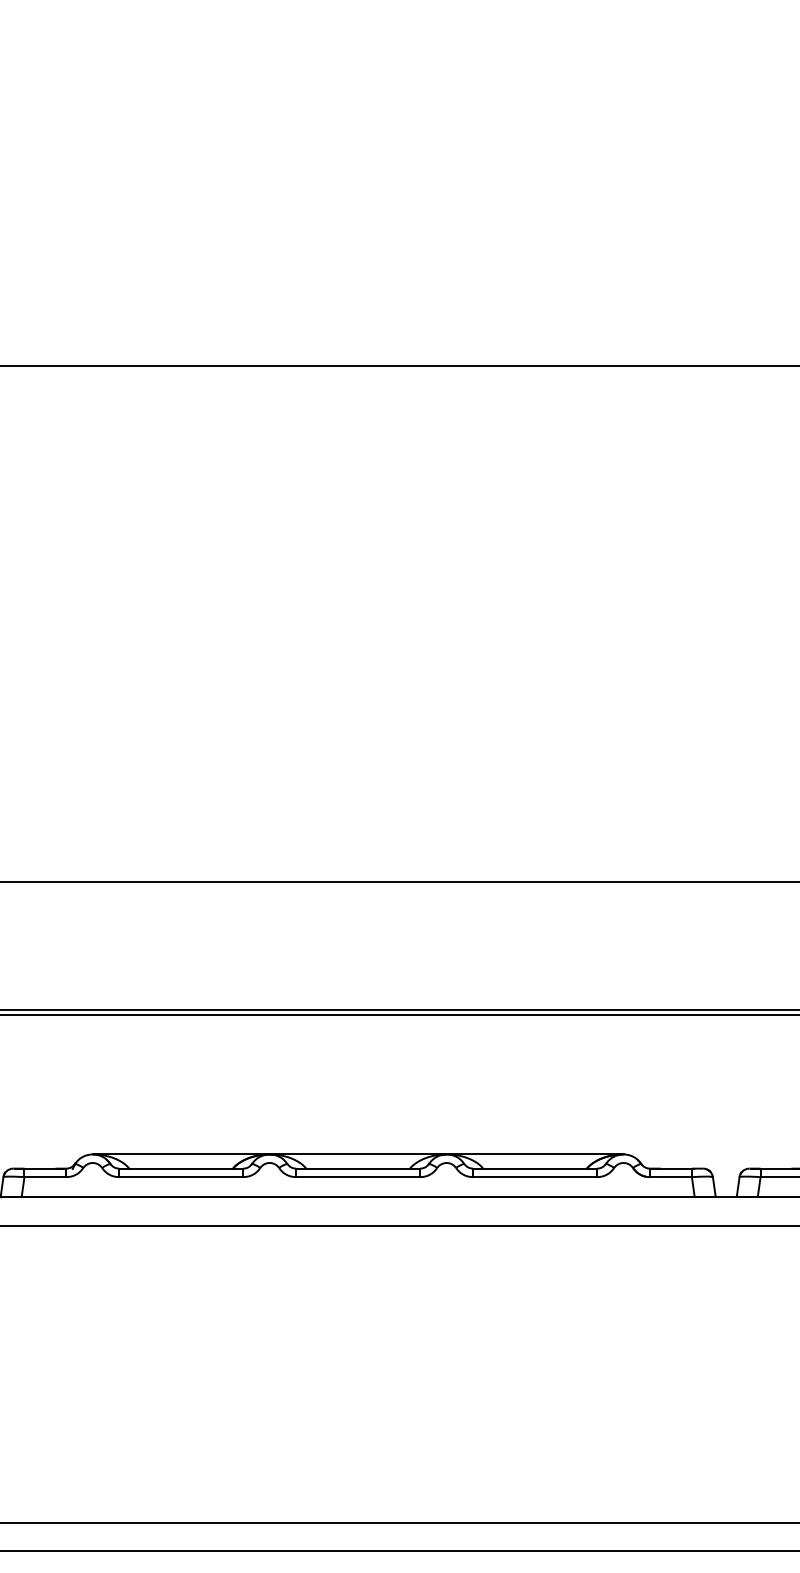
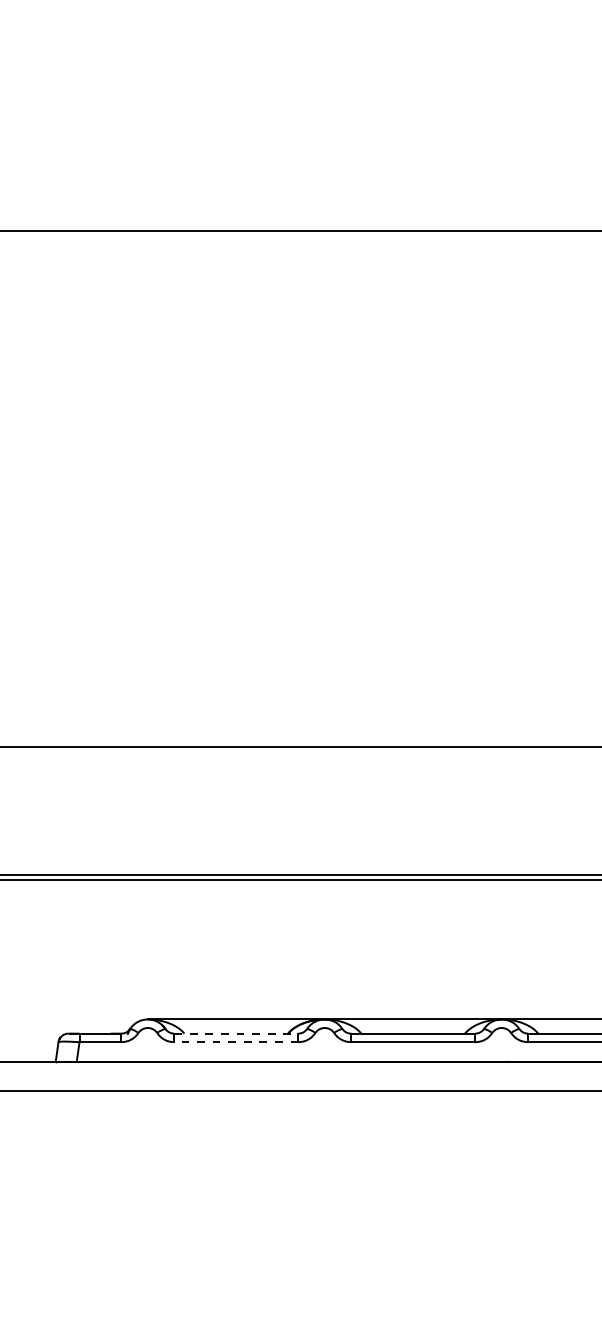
line: (181, 1168) -> (236, 1033), solid -> dashed
line: (181, 1177) -> (236, 1042), solid -> dashed

